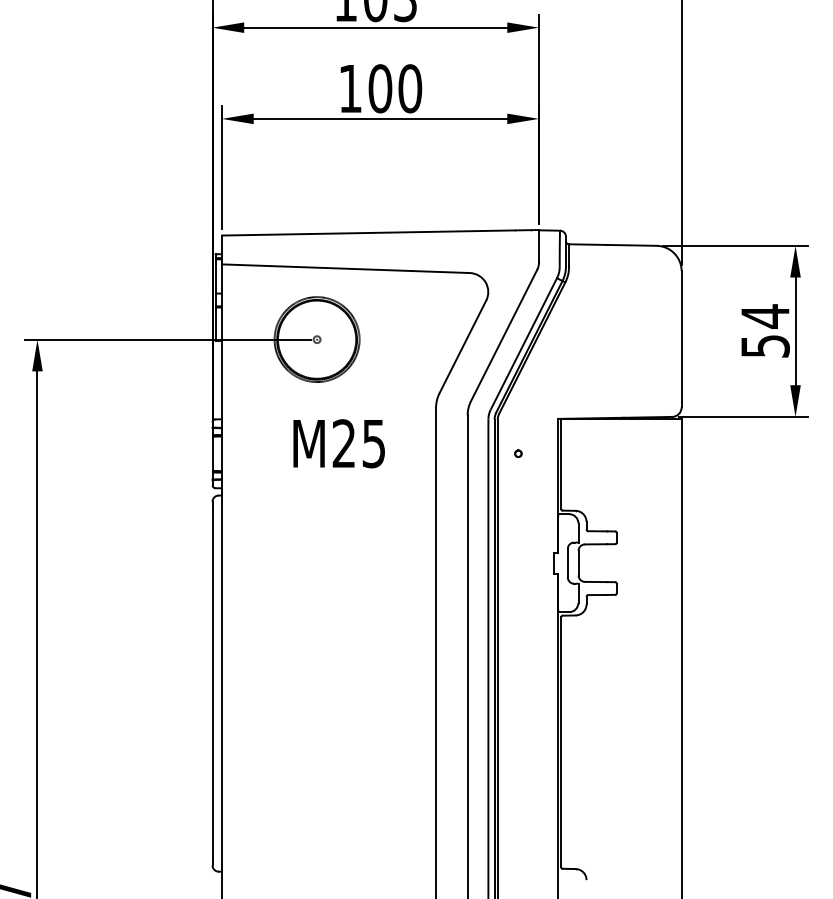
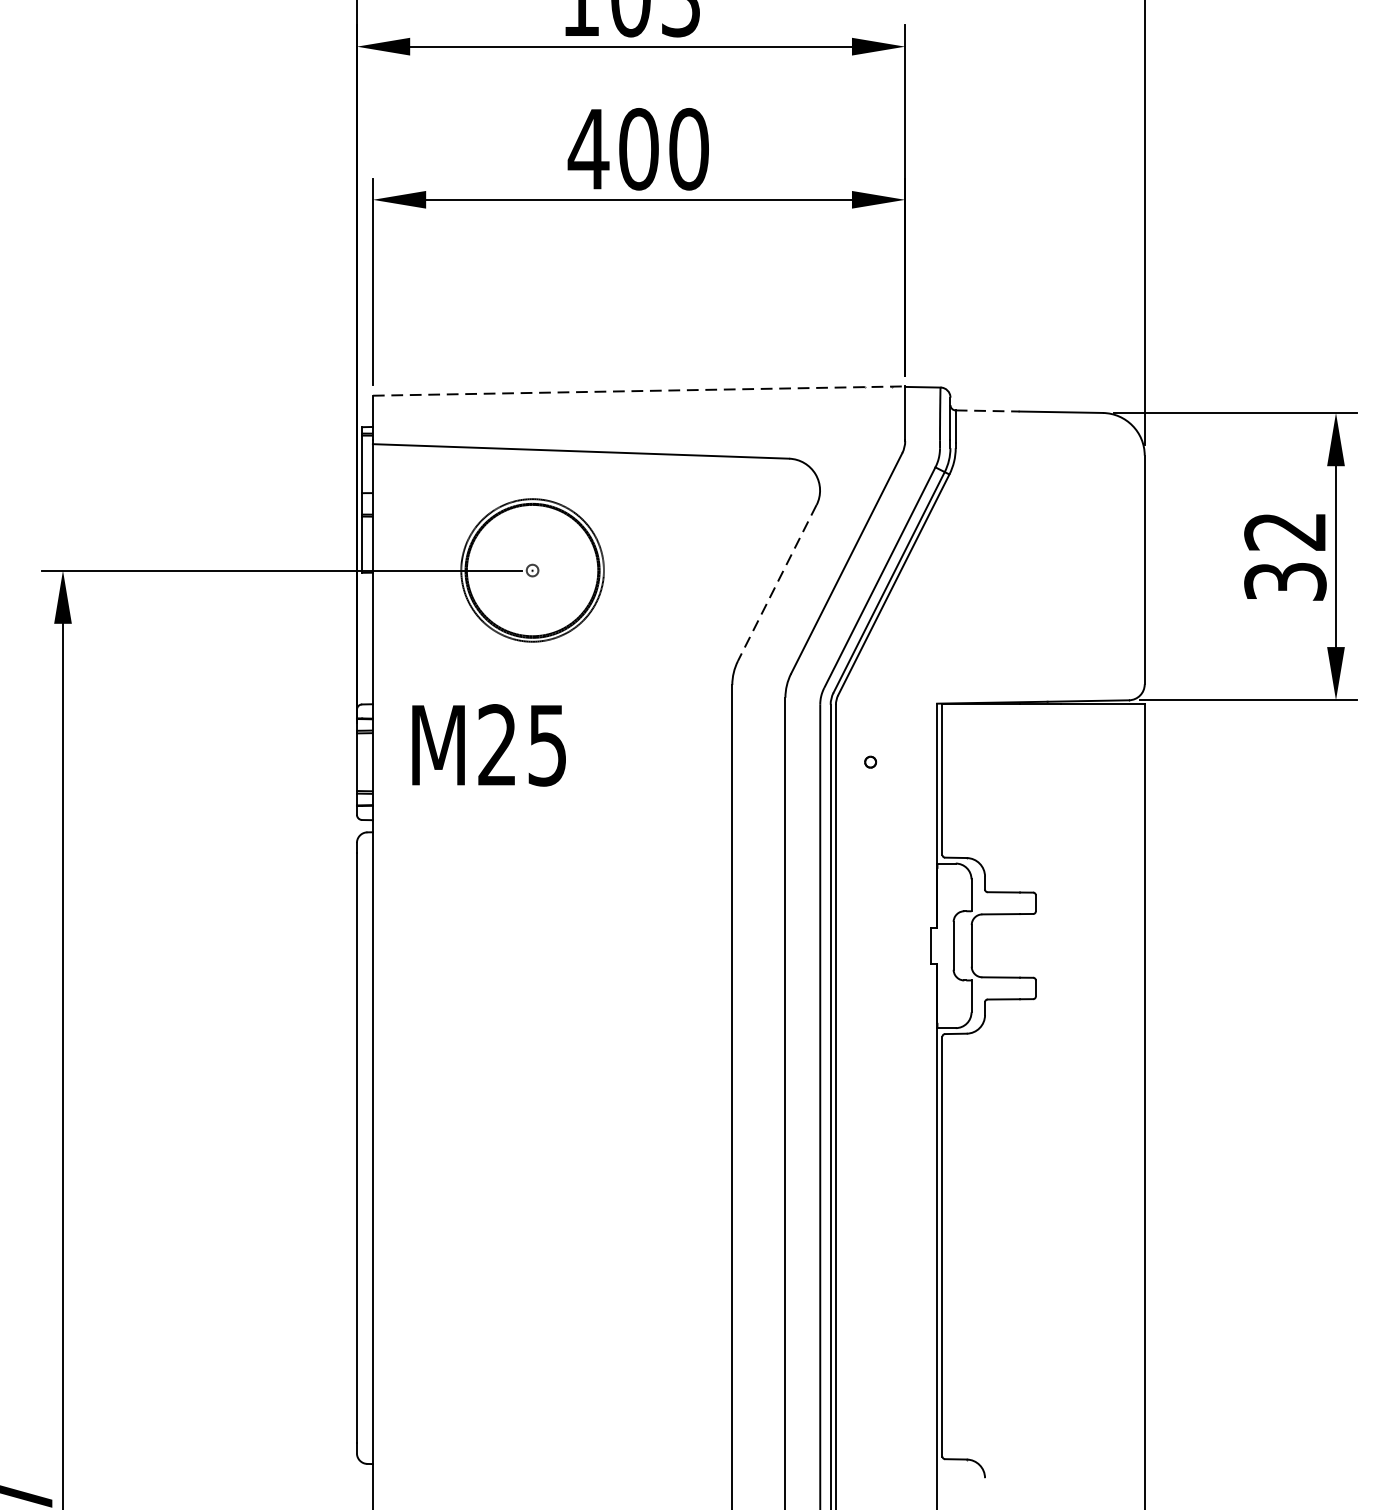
text: (350, 88) -> (588, 148), 100 -> 400
line: (380, 232) -> (639, 390), solid -> dashed
line: (588, 244) -> (988, 410), solid -> dashed
text: (764, 330) -> (1283, 555), 54 -> 32
line: (462, 347) -> (776, 583), solid -> dashed
text: (338, 443) -> (487, 744), moved

